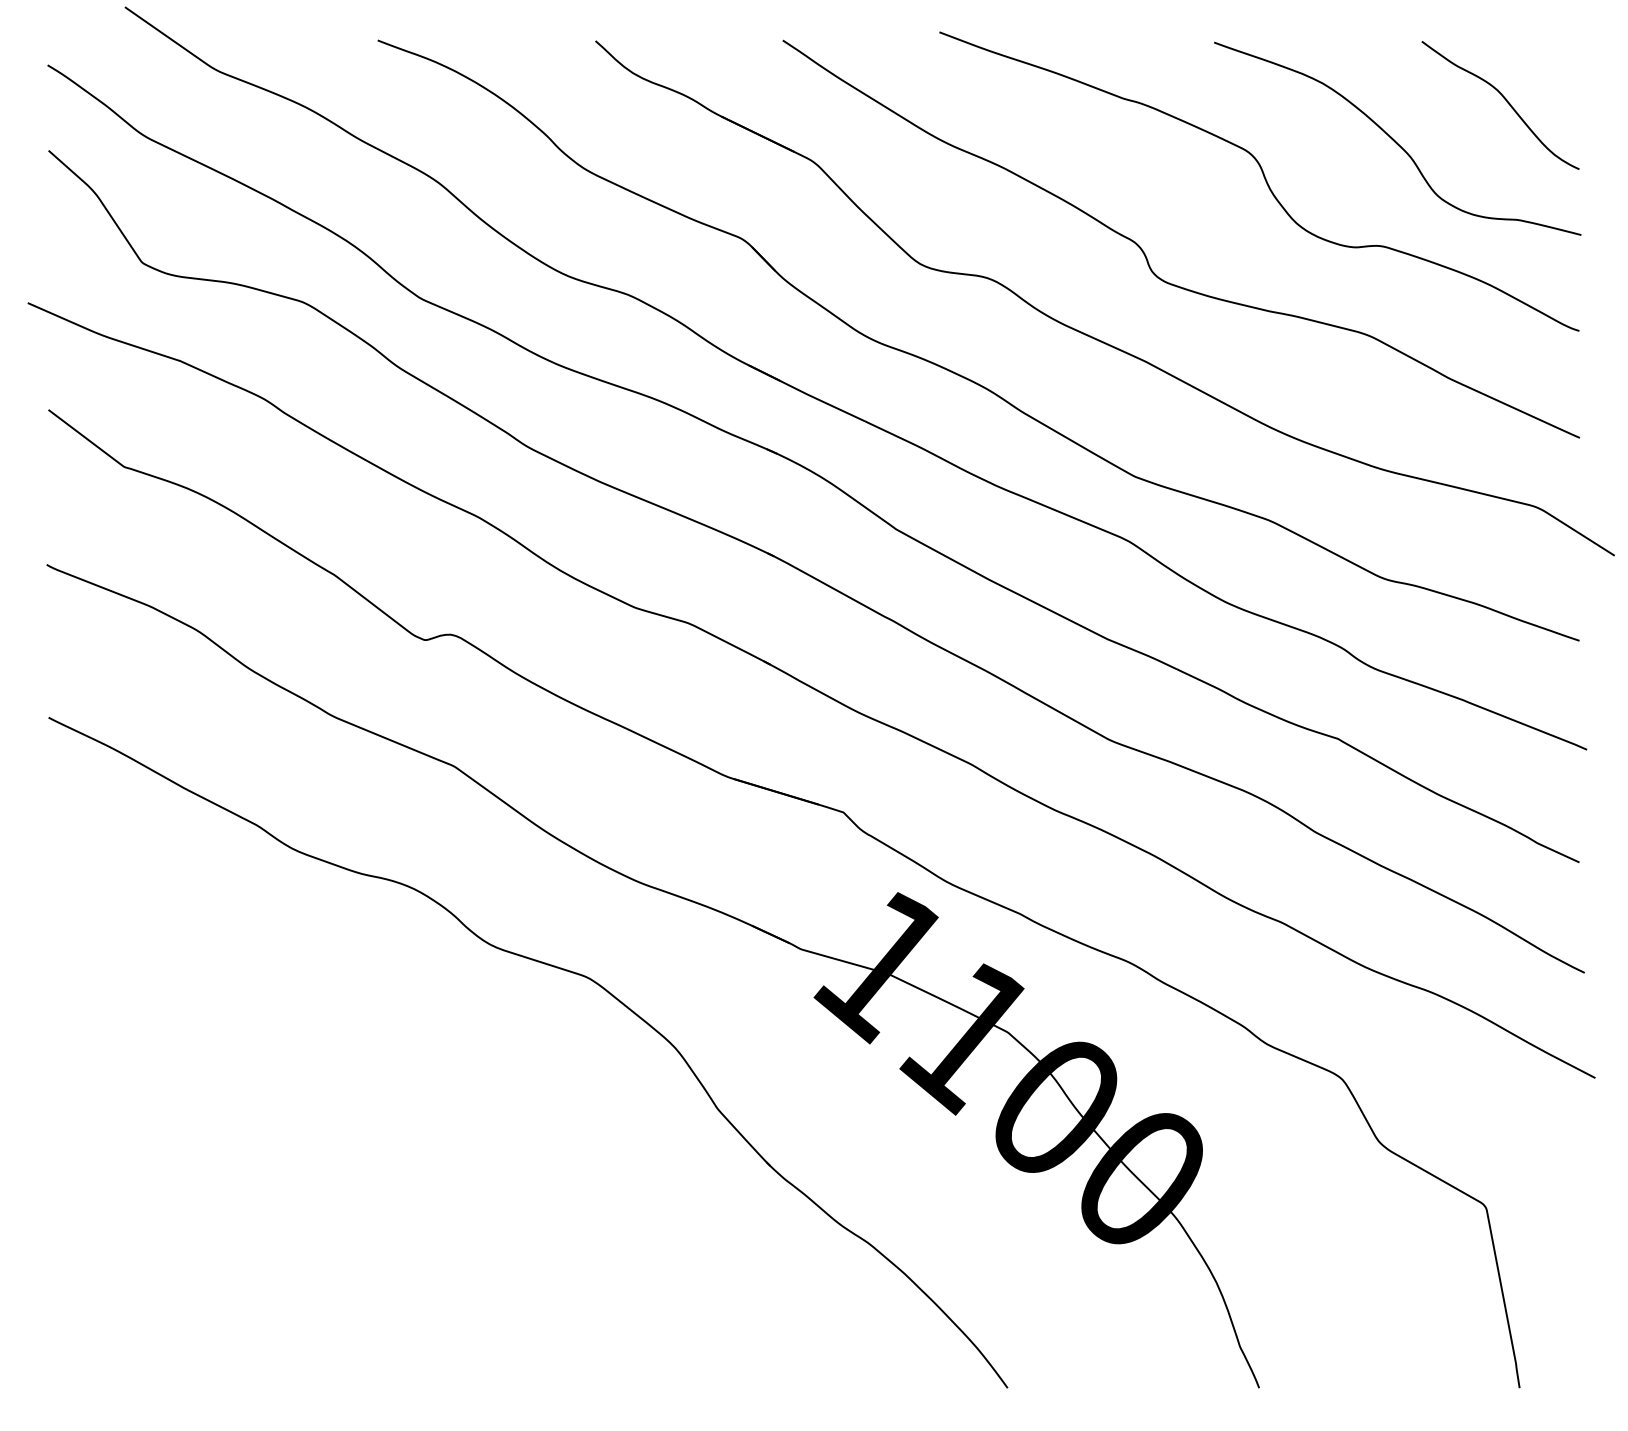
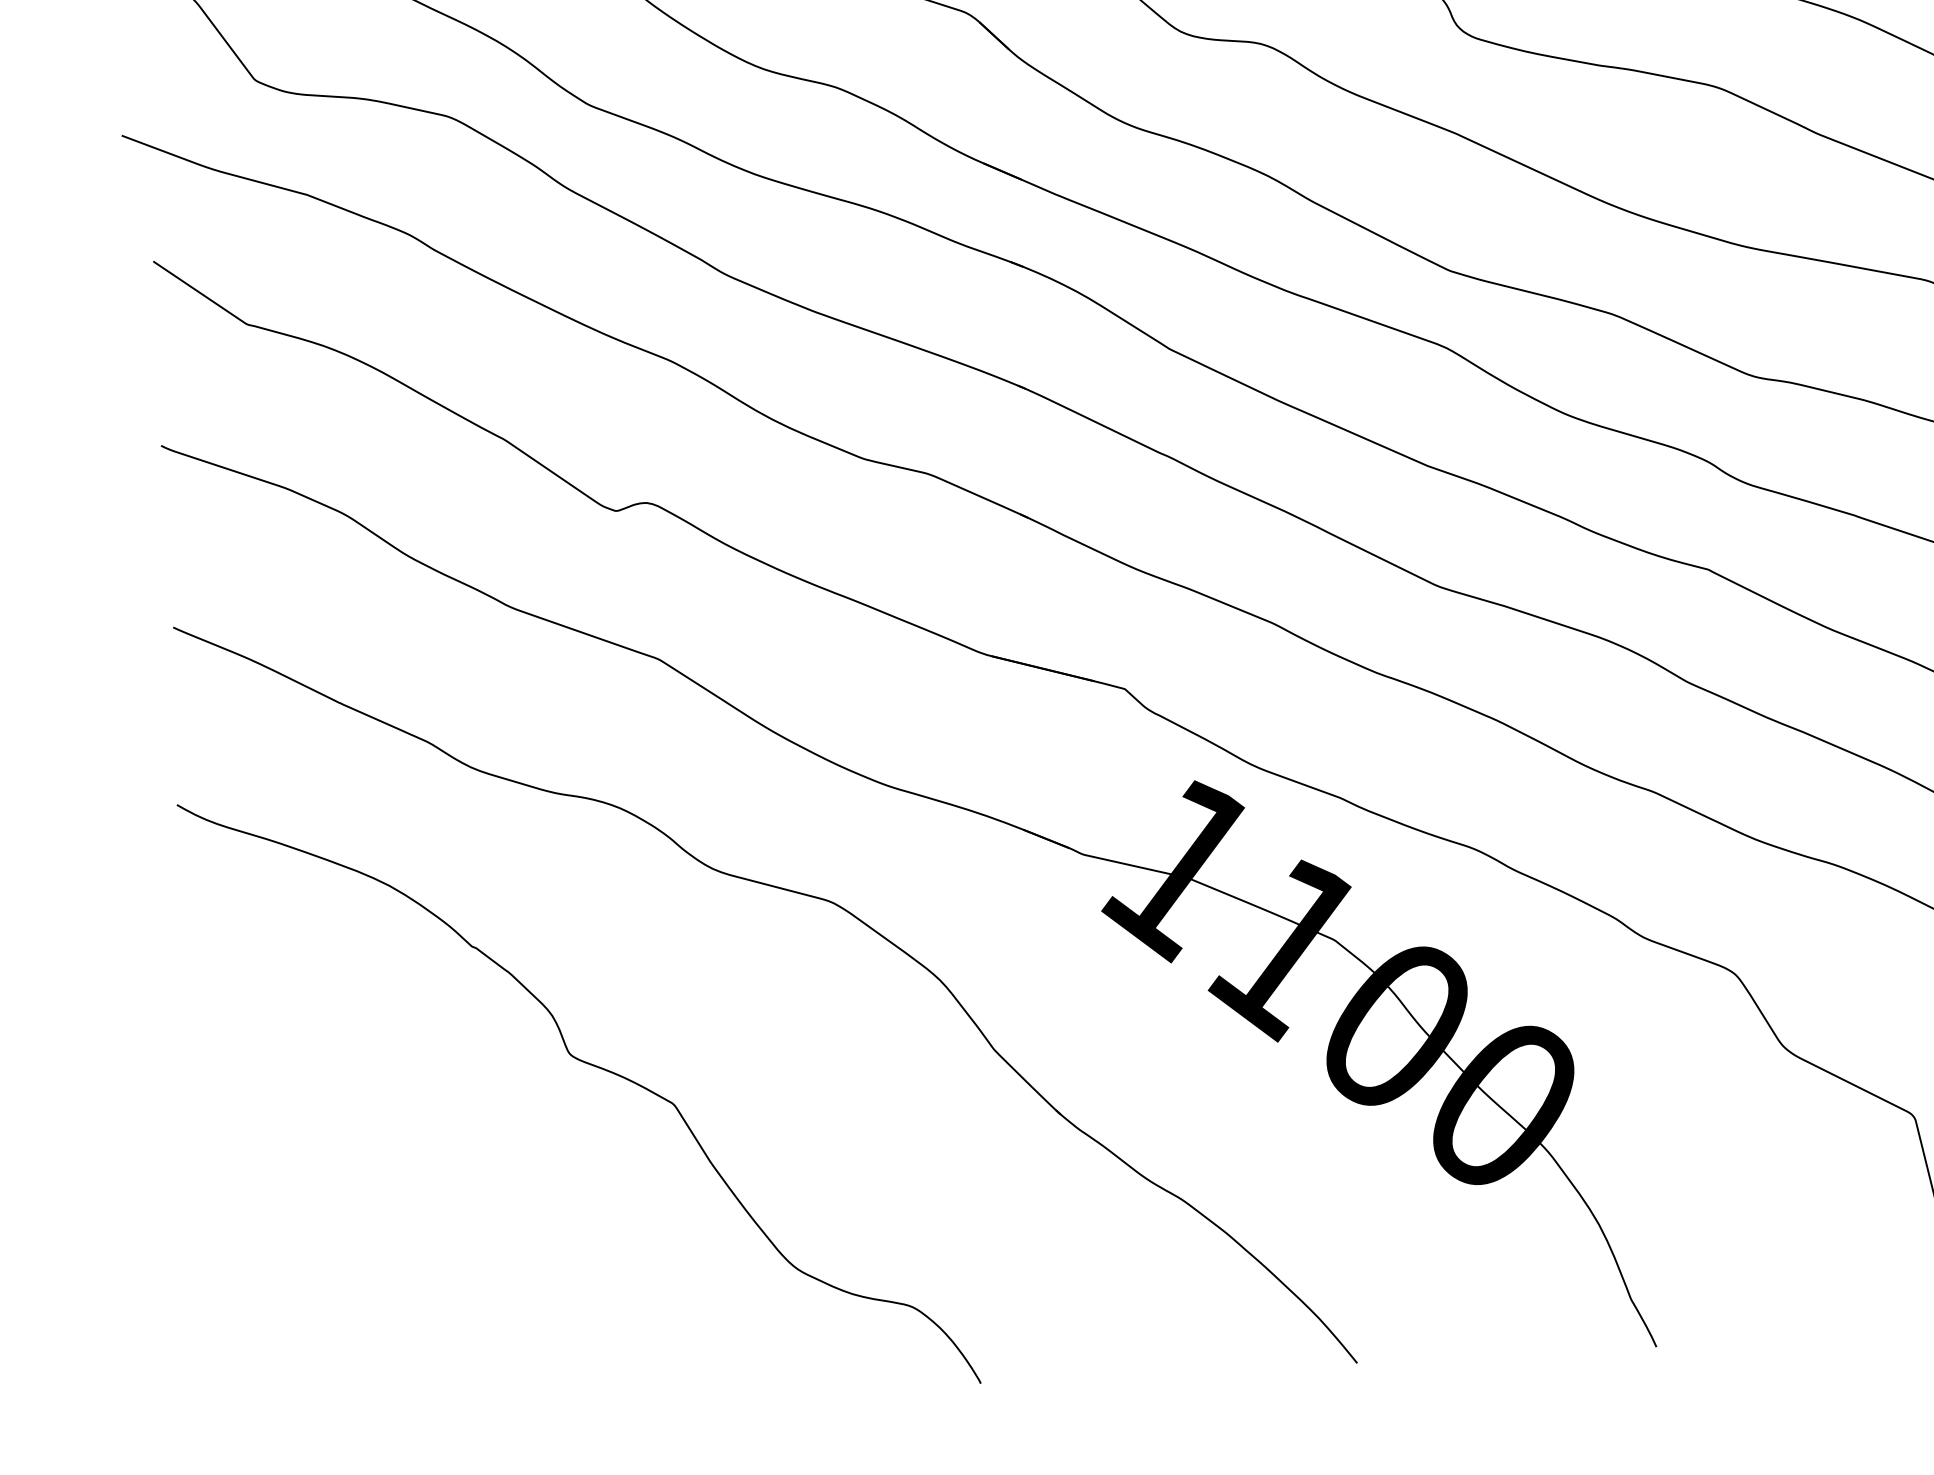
curve: (379, 1104) -> (591, 1066), added

